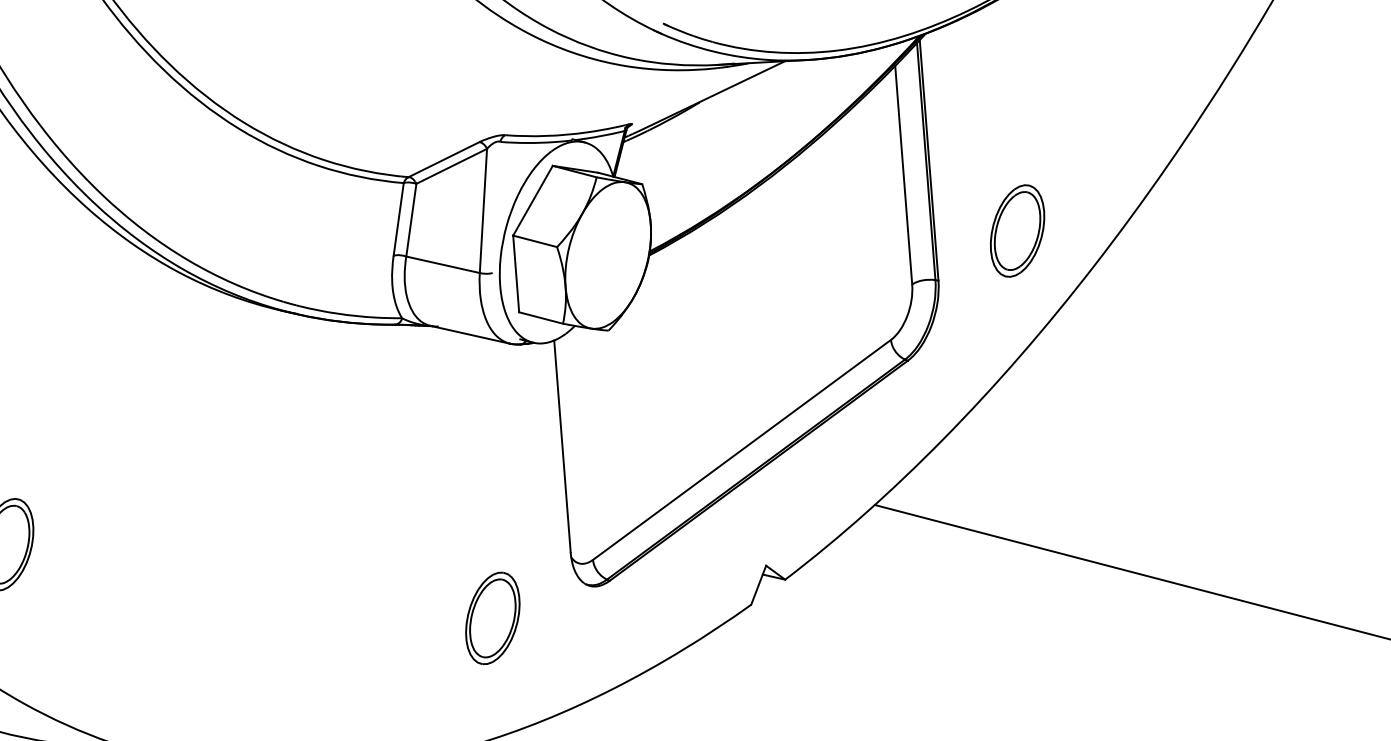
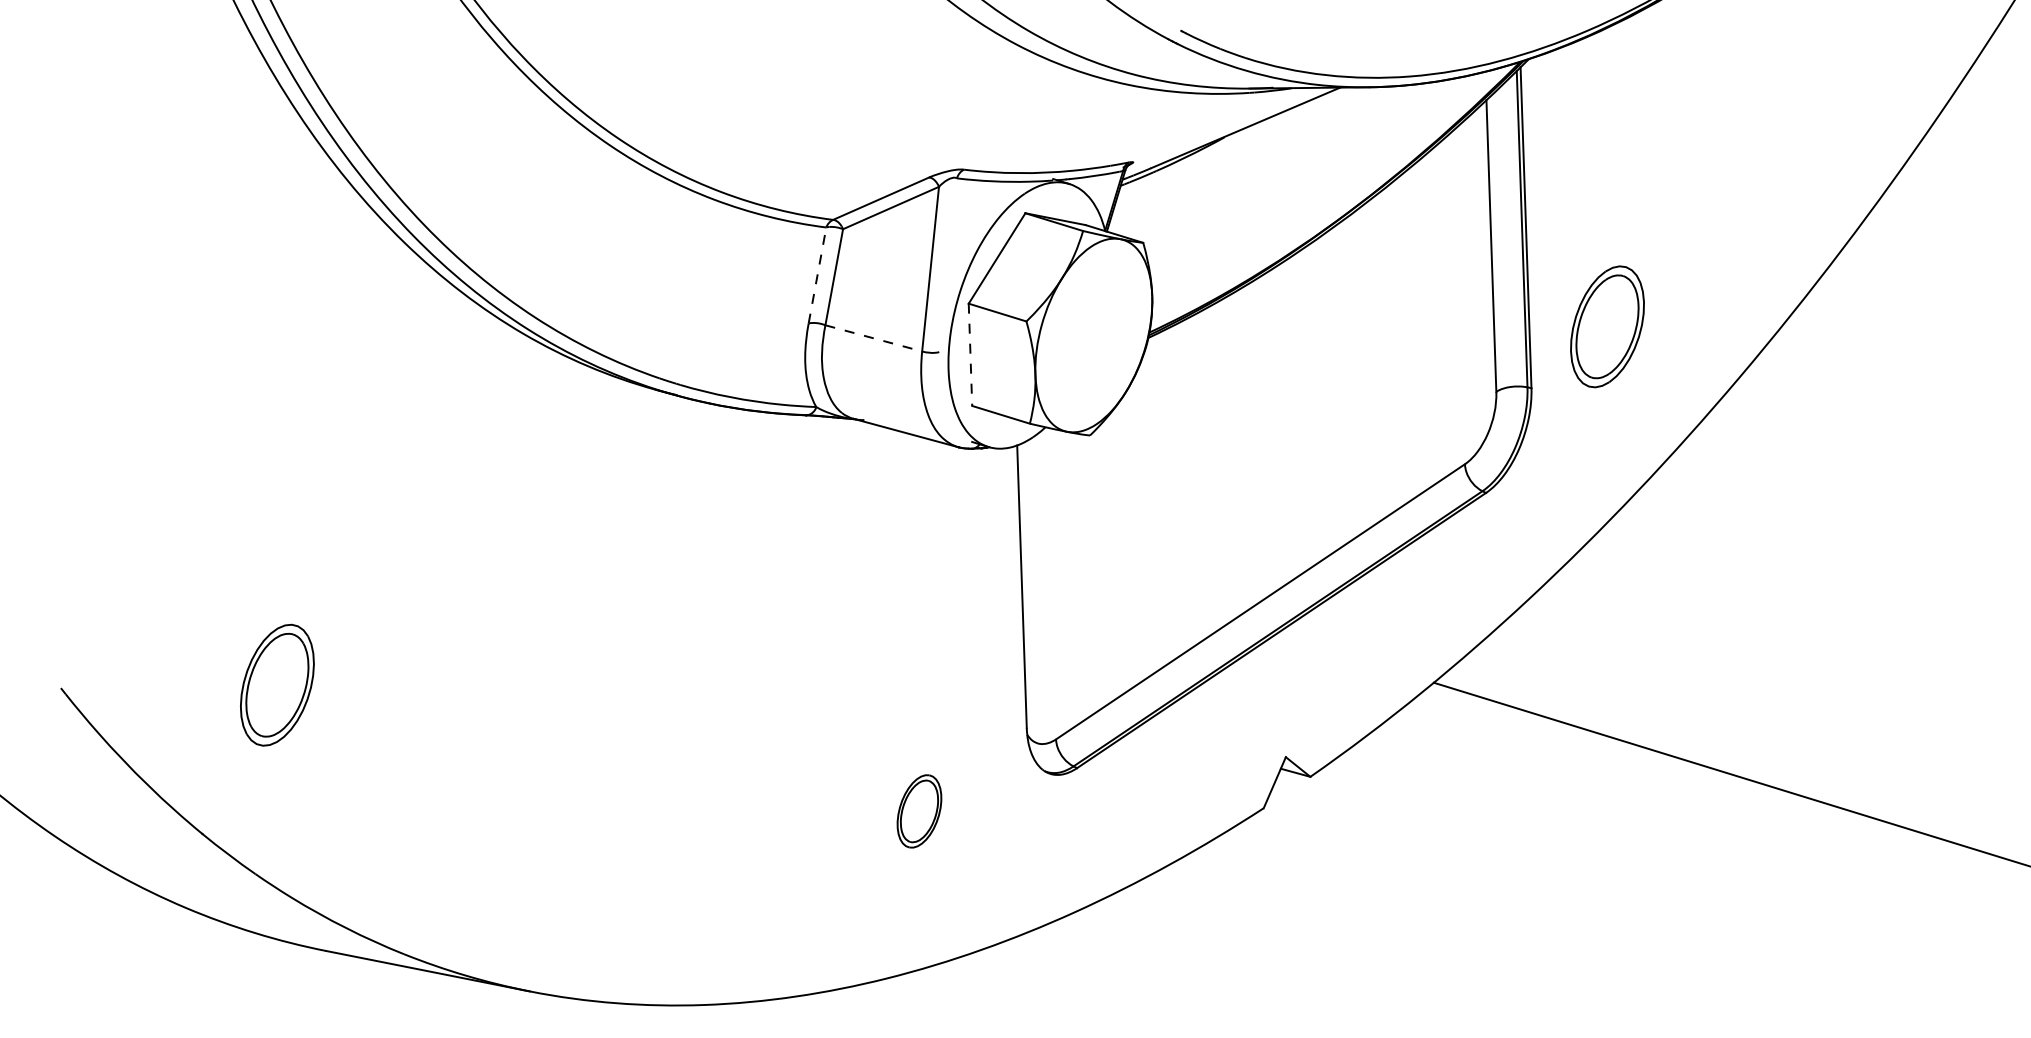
line: (398, 219) -> (817, 275), solid -> dashed
part: (1017, 230) -> (1607, 326), moved
line: (443, 264) -> (874, 338), solid -> dashed
line: (516, 274) -> (970, 355), solid -> dashed
part: (492, 618) -> (919, 811), size x0.6

